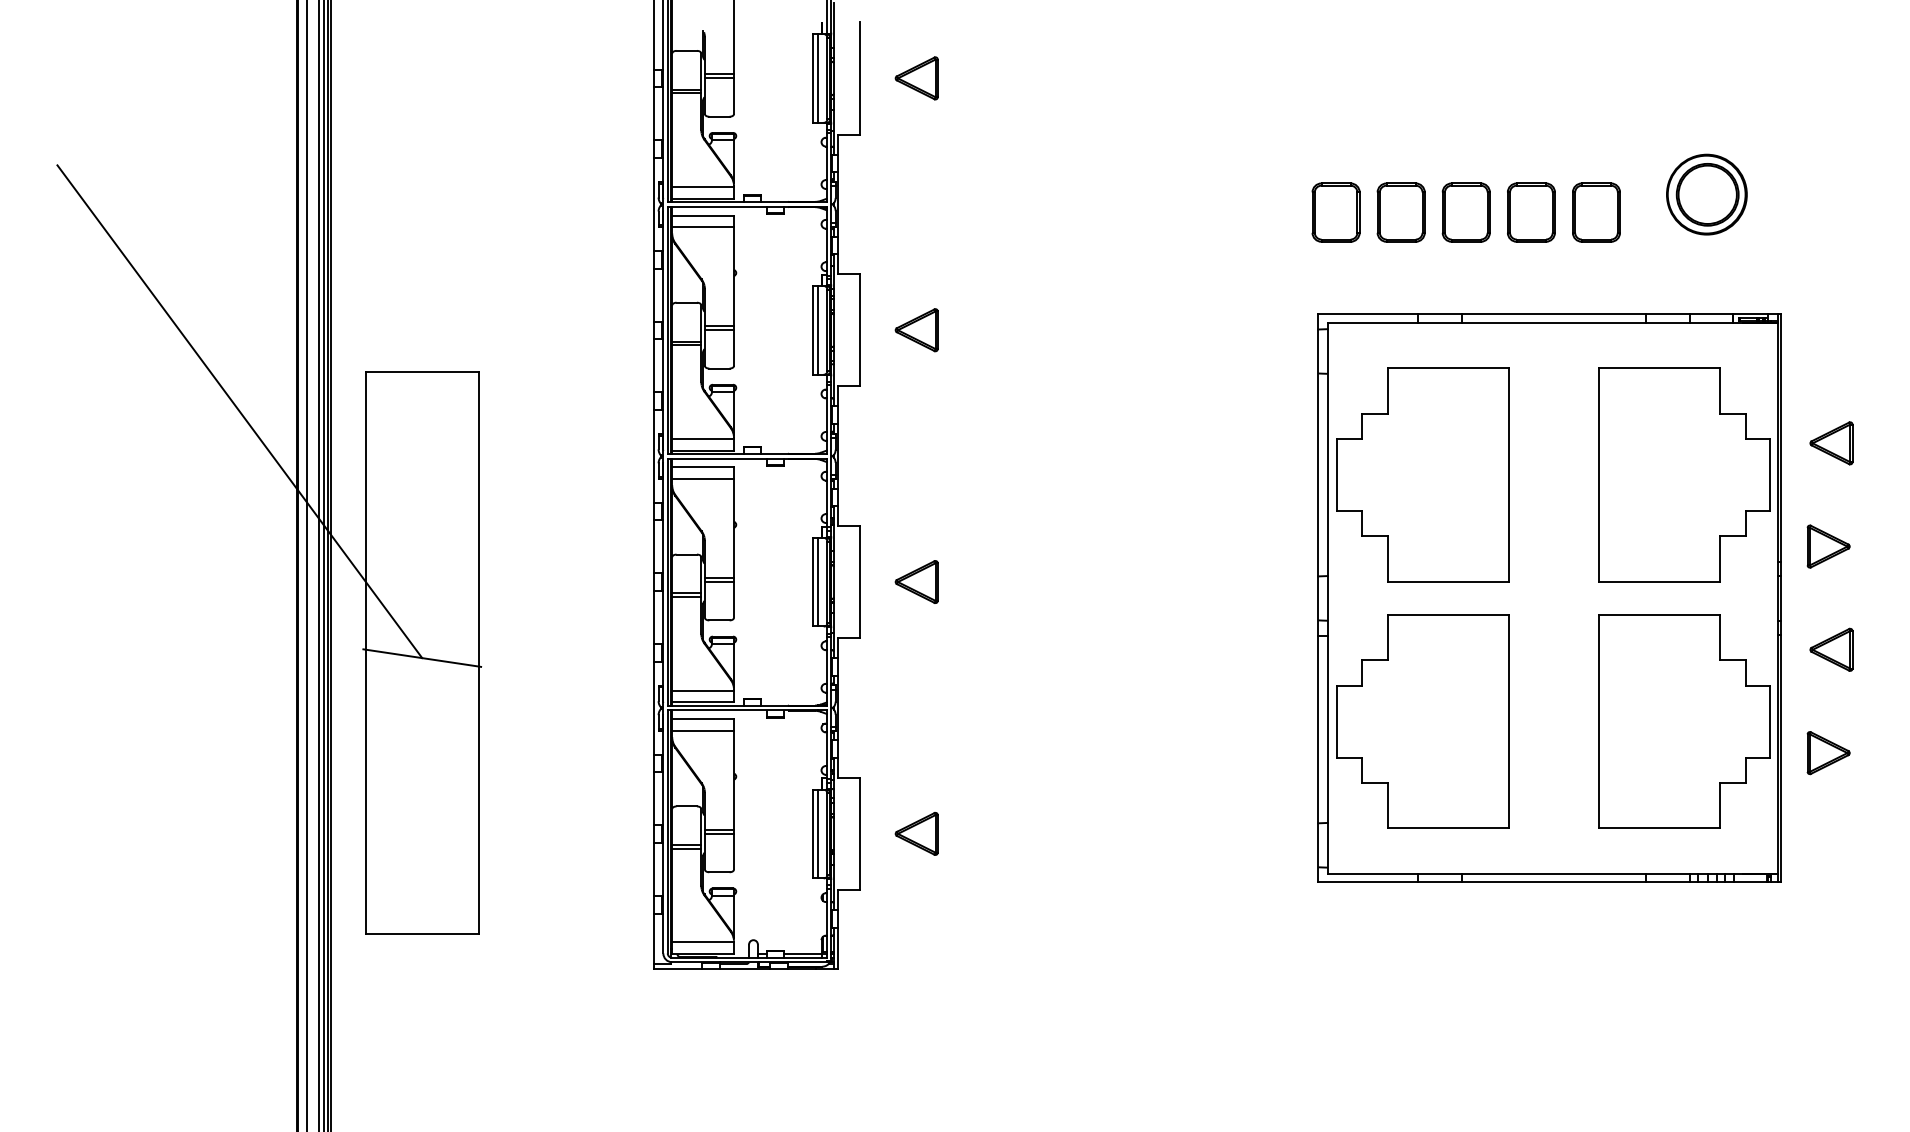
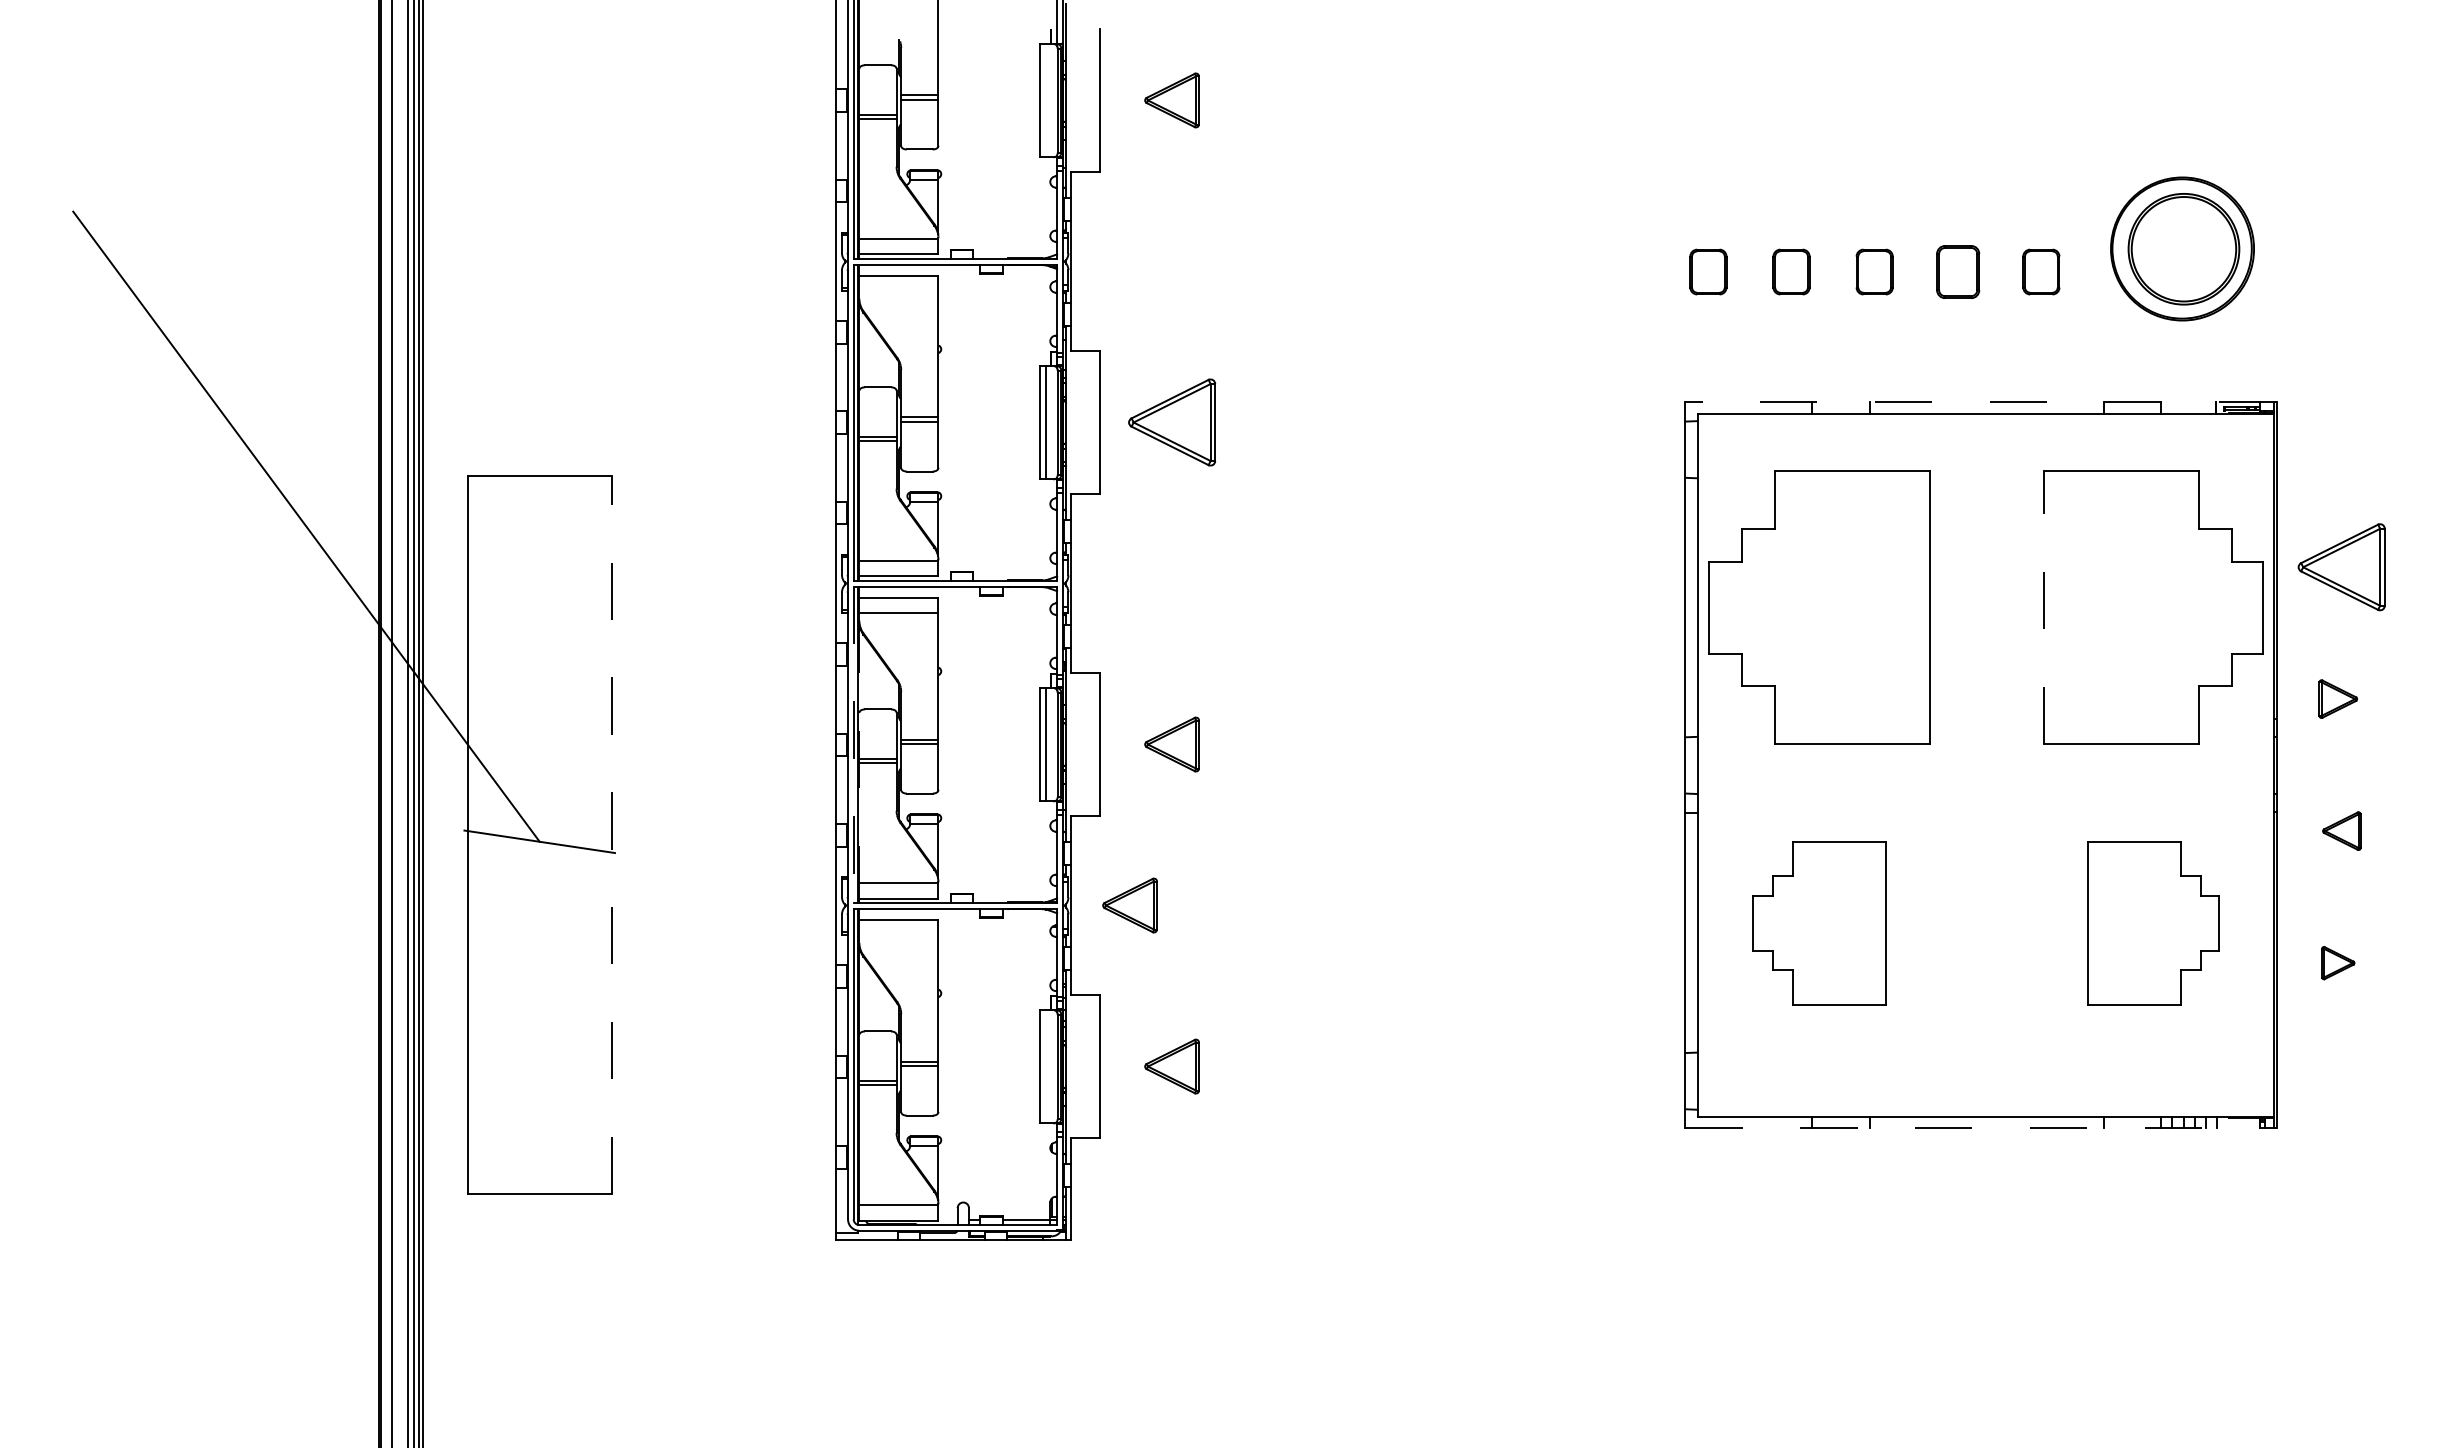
line: (817, 78) -> (1045, 100), removed
part: (1706, 194) -> (2182, 249), size x1.4
part: (1336, 212) -> (1708, 271), size x0.6
part: (1401, 212) -> (1791, 271), size x0.6
part: (1466, 212) -> (1874, 271), size x0.6
part: (1531, 212) -> (1958, 271), size x0.7
part: (1596, 212) -> (2041, 271), size x0.6
line: (702, 227) -> (898, 290), removed
line: (1549, 314) -> (1981, 402), solid -> dashed
part: (916, 330) -> (1171, 422), size x1.6
part: (1831, 442) -> (2341, 566), size x1.6
line: (1598, 474) -> (2043, 607), solid -> dashed
part: (1828, 546) -> (2338, 698), size x0.7
line: (667, 582) -> (853, 745), solid -> dashed
line: (672, 596) -> (859, 762), solid -> dashed
part: (1831, 649) -> (2341, 830), size x0.7
line: (478, 653) -> (611, 835), solid -> dashed
part: (883, 707) -> (1129, 905), added
part: (1423, 722) -> (1819, 923), size x0.6
part: (1684, 722) -> (2153, 923), size x0.6
line: (702, 731) -> (898, 935), removed
part: (1828, 752) -> (2338, 962), size x0.6
line: (817, 833) -> (1045, 1066), removed
line: (1549, 882) -> (1981, 1128), solid -> dashed

